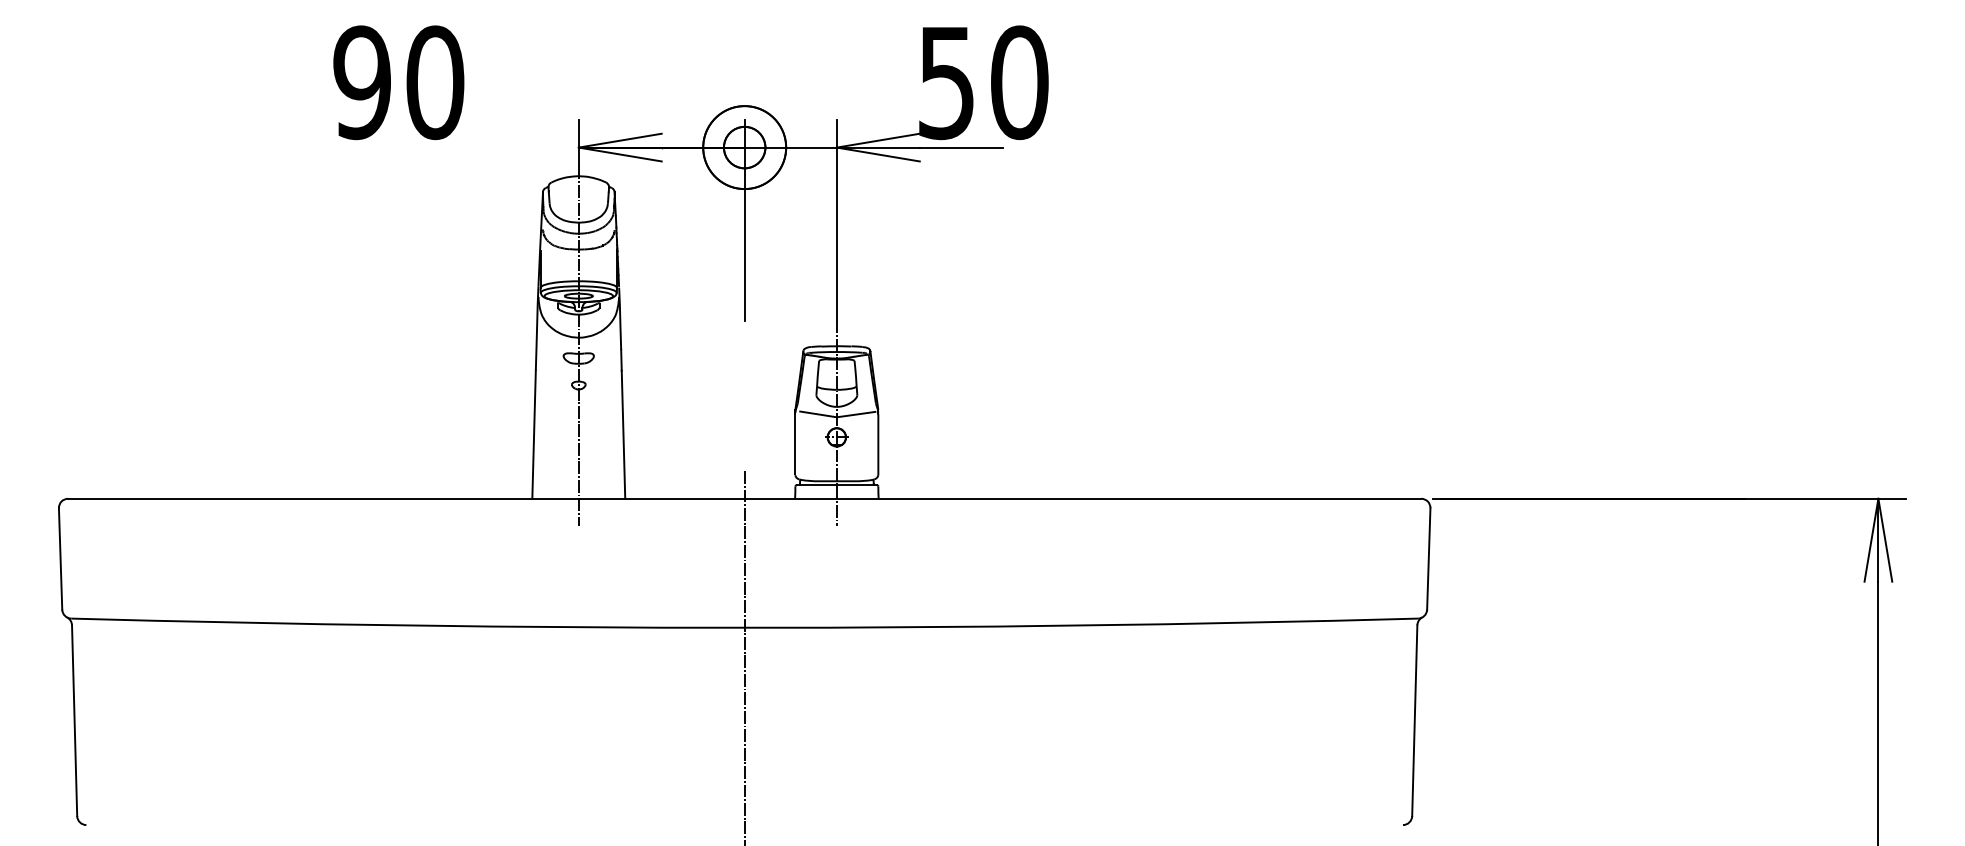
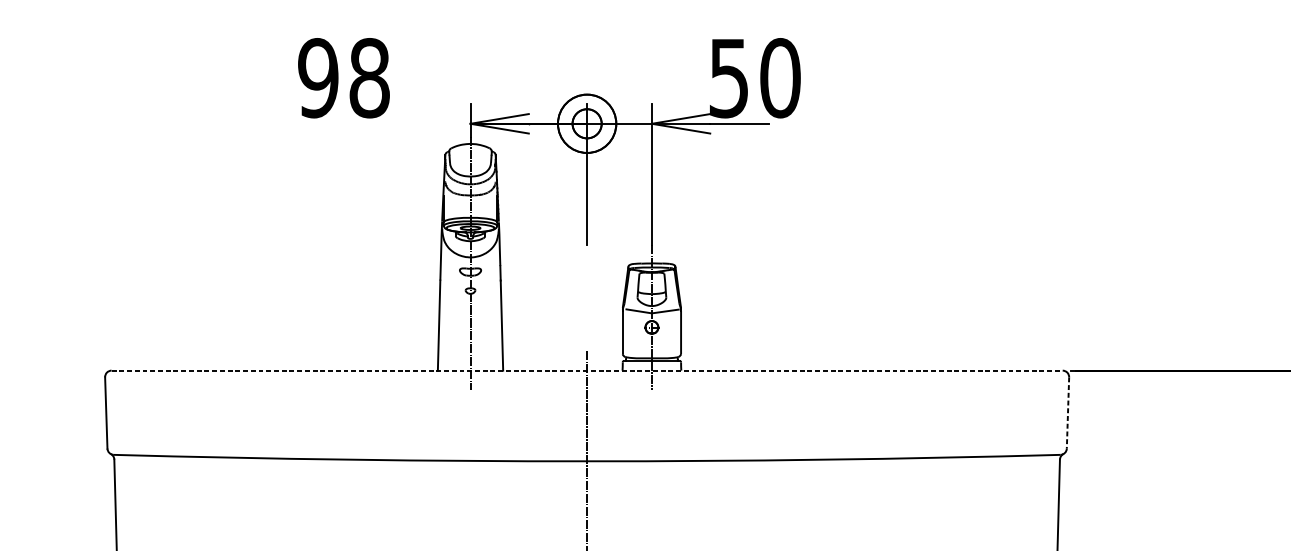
text: (435, 82) -> (369, 78), 90 -> 98
line: (744, 498) -> (587, 370), solid -> dashed
line: (1428, 559) -> (1067, 413), solid -> dashed

